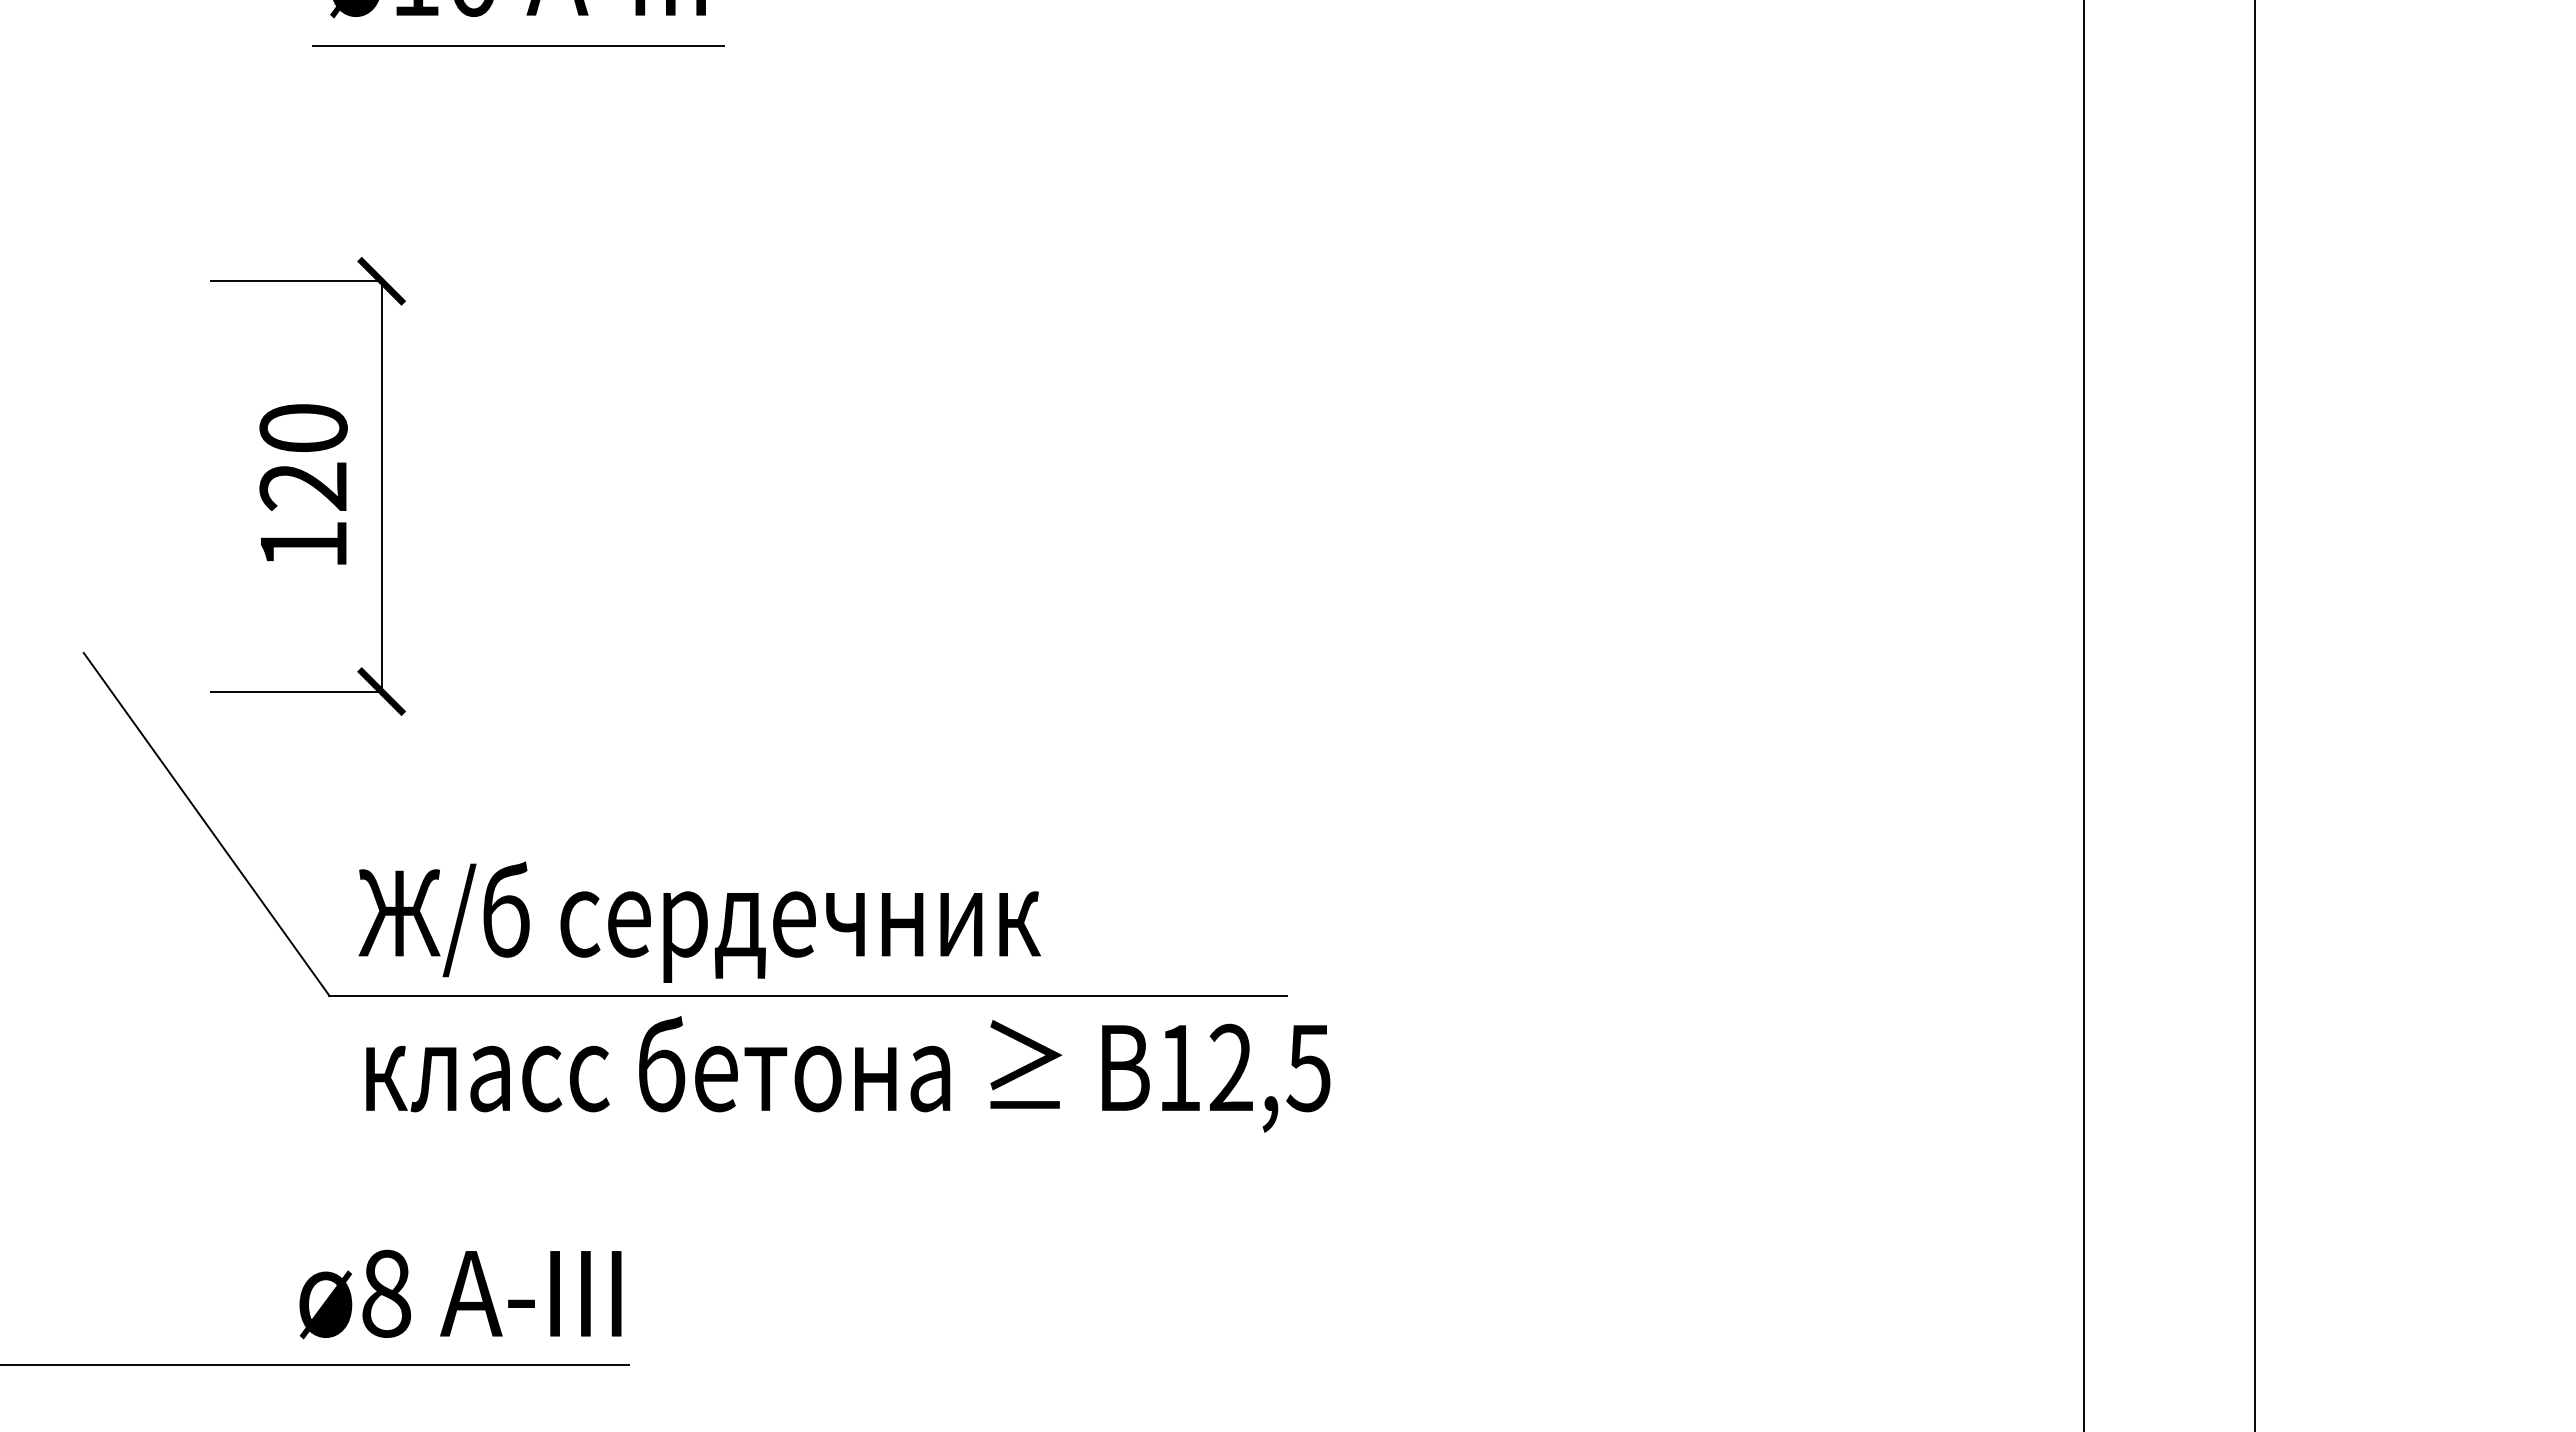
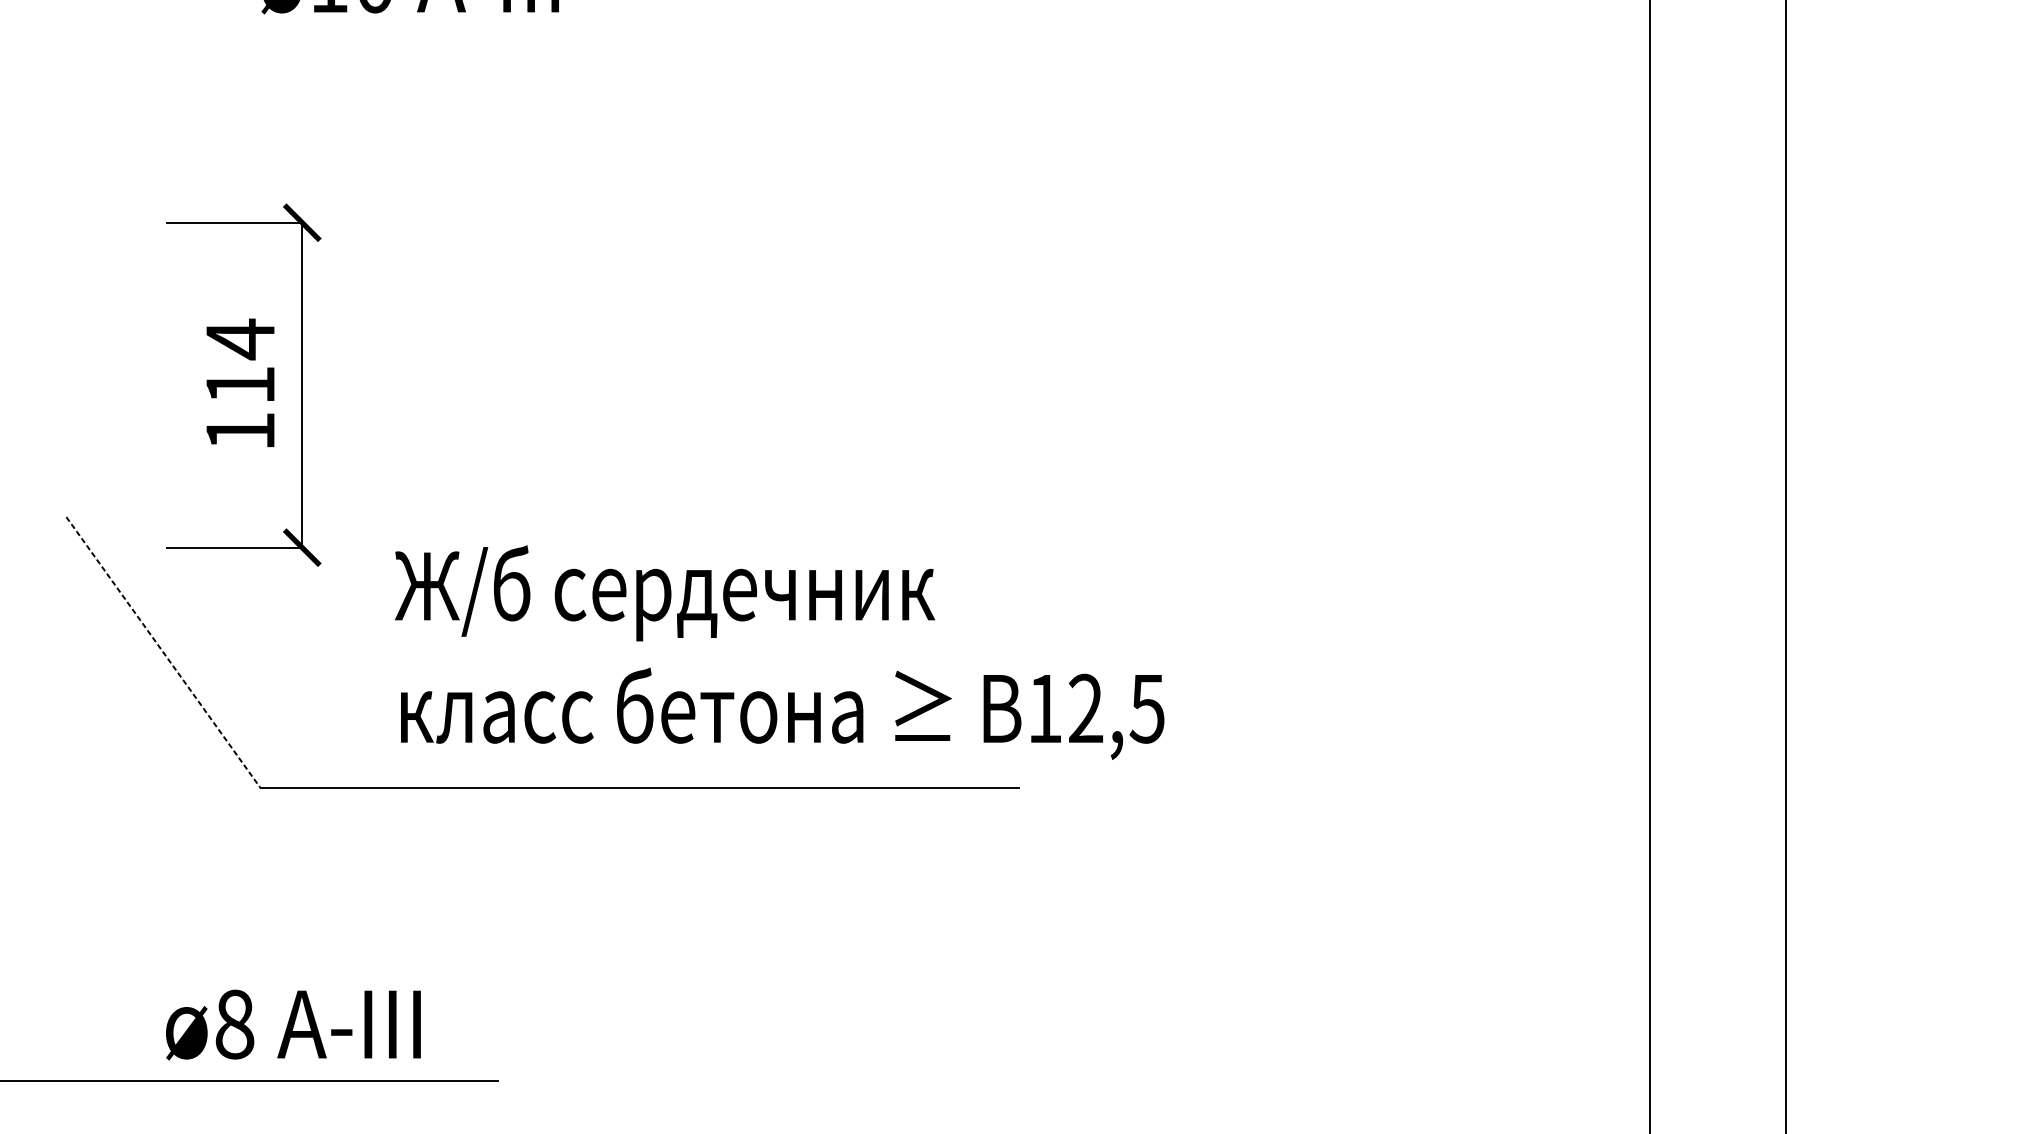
line: (518, 46) -> (410, 36), removed
text: (303, 456) -> (240, 361), 120 -> 114
line: (206, 824) -> (163, 652), solid -> dashed
text: (844, 996) -> (779, 652), moved
text: (460, 1294) -> (293, 1025), moved

